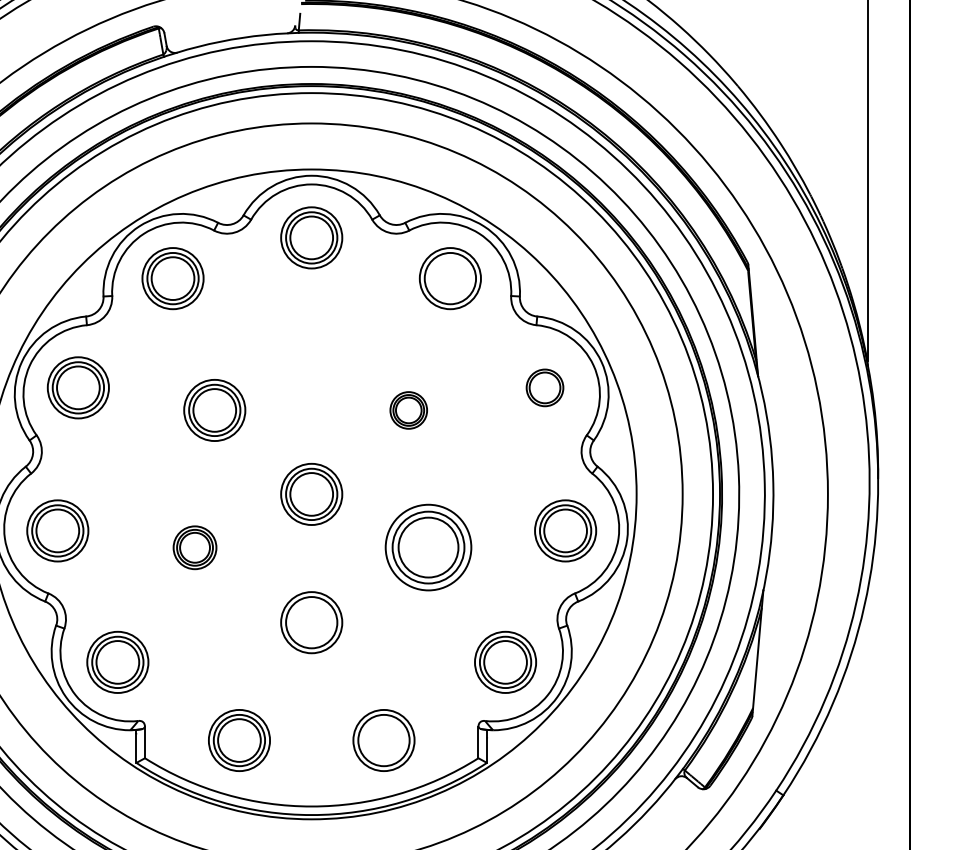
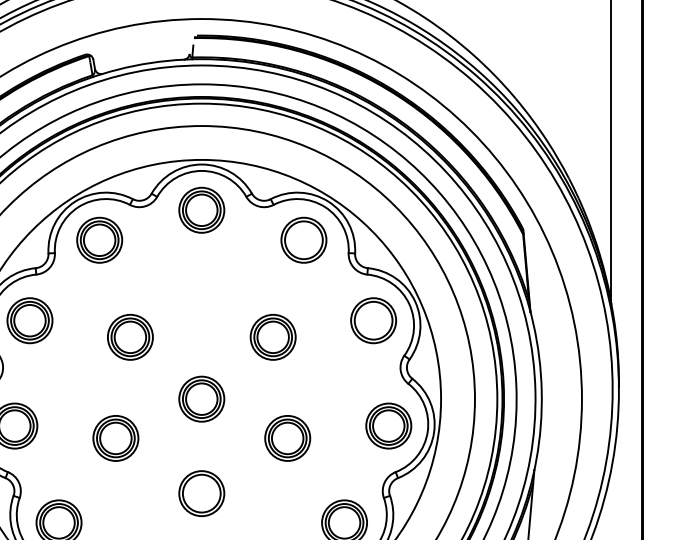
part: (544, 387) -> (373, 320), size x1.67
part: (408, 410) -> (273, 337), size x1.67
part: (194, 547) -> (115, 438), size x1.43
part: (427, 547) -> (287, 438), size x0.71

